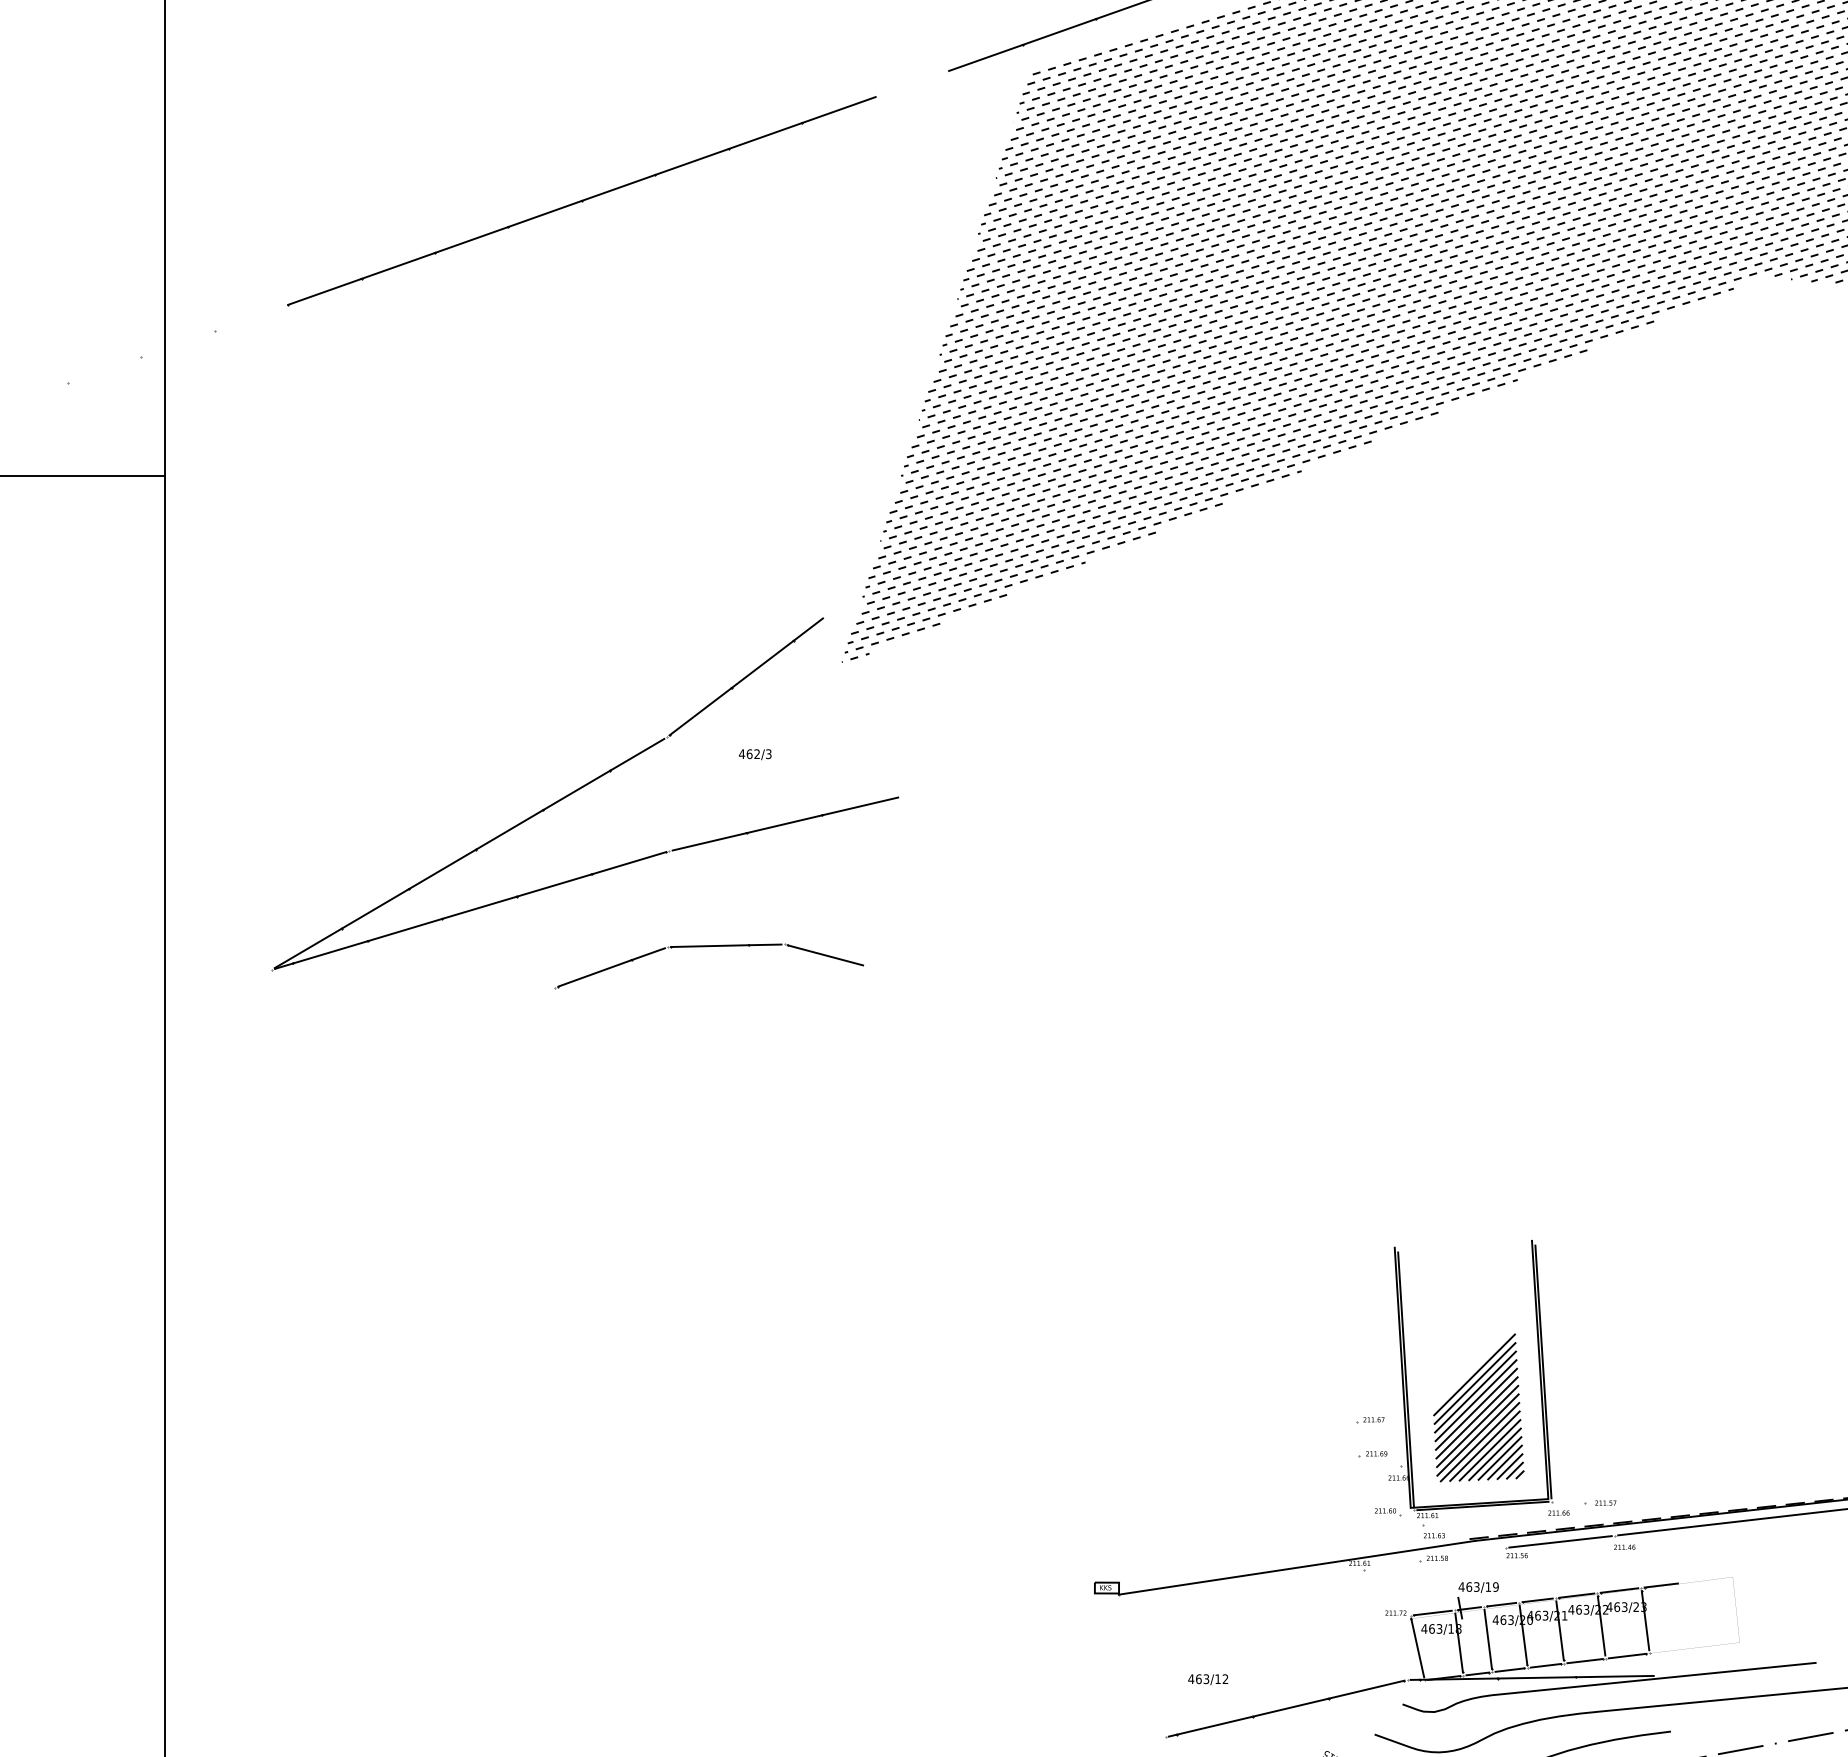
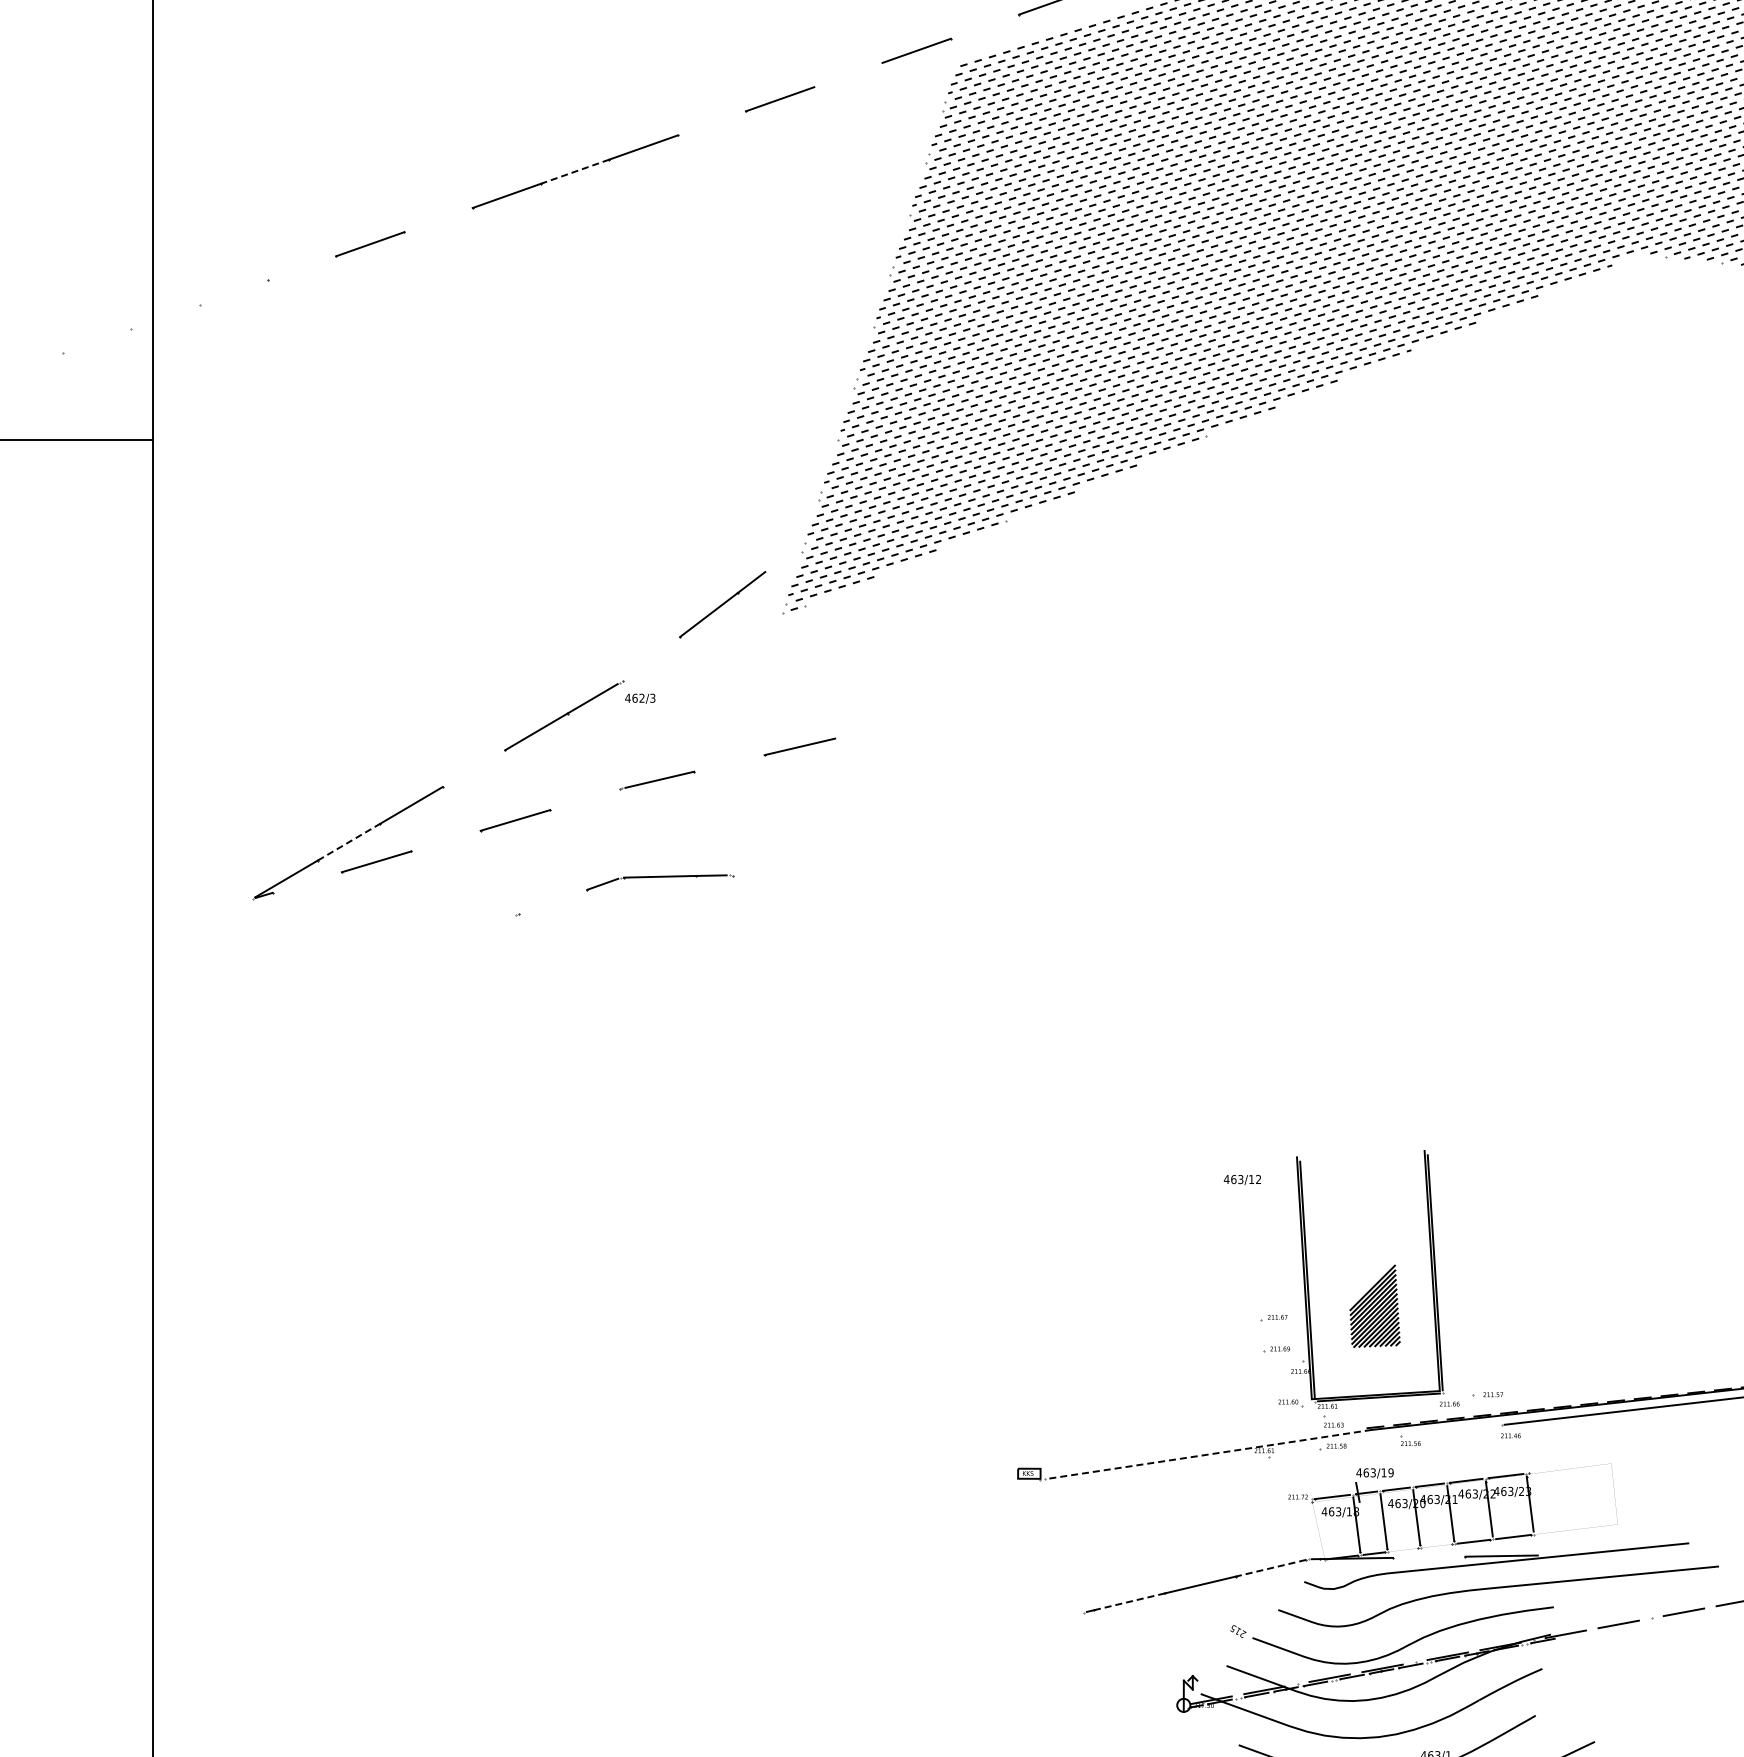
line: (1058, 31) -> (984, 26), removed
line: (765, 136) -> (711, 123), removed
line: (617, 187) -> (574, 171), solid -> dashed
line: (471, 240) -> (438, 220), removed
line: (324, 292) -> (301, 268), removed
line: (700, 711) -> (651, 658), removed
text: (755, 754) -> (640, 698), moved
line: (784, 824) -> (729, 763), removed
line: (509, 829) -> (473, 768), removed
line: (628, 863) -> (584, 799), removed
line: (479, 907) -> (445, 840), removed
line: (375, 908) -> (349, 841), solid -> dashed
line: (329, 952) -> (306, 882), removed
line: (825, 955) -> (767, 885), removed
line: (595, 972) -> (553, 901), removed
part: (1478, 1408) -> (1374, 1306), size x0.6
line: (1559, 1541) -> (1450, 1430), removed
line: (1297, 1567) -> (1206, 1454), solid -> dashed
line: (1660, 1585) -> (1544, 1471), removed
line: (1417, 1647) -> (1318, 1529), removed
line: (1545, 1665) -> (1437, 1545), removed
line: (1509, 1669) -> (1403, 1549), removed
line: (1536, 1677) -> (1428, 1556), removed
text: (1207, 1679) -> (1241, 1179), moved
line: (1366, 1689) -> (1270, 1568), solid -> dashed
line: (1214, 1725) -> (1129, 1601), solid -> dashed

